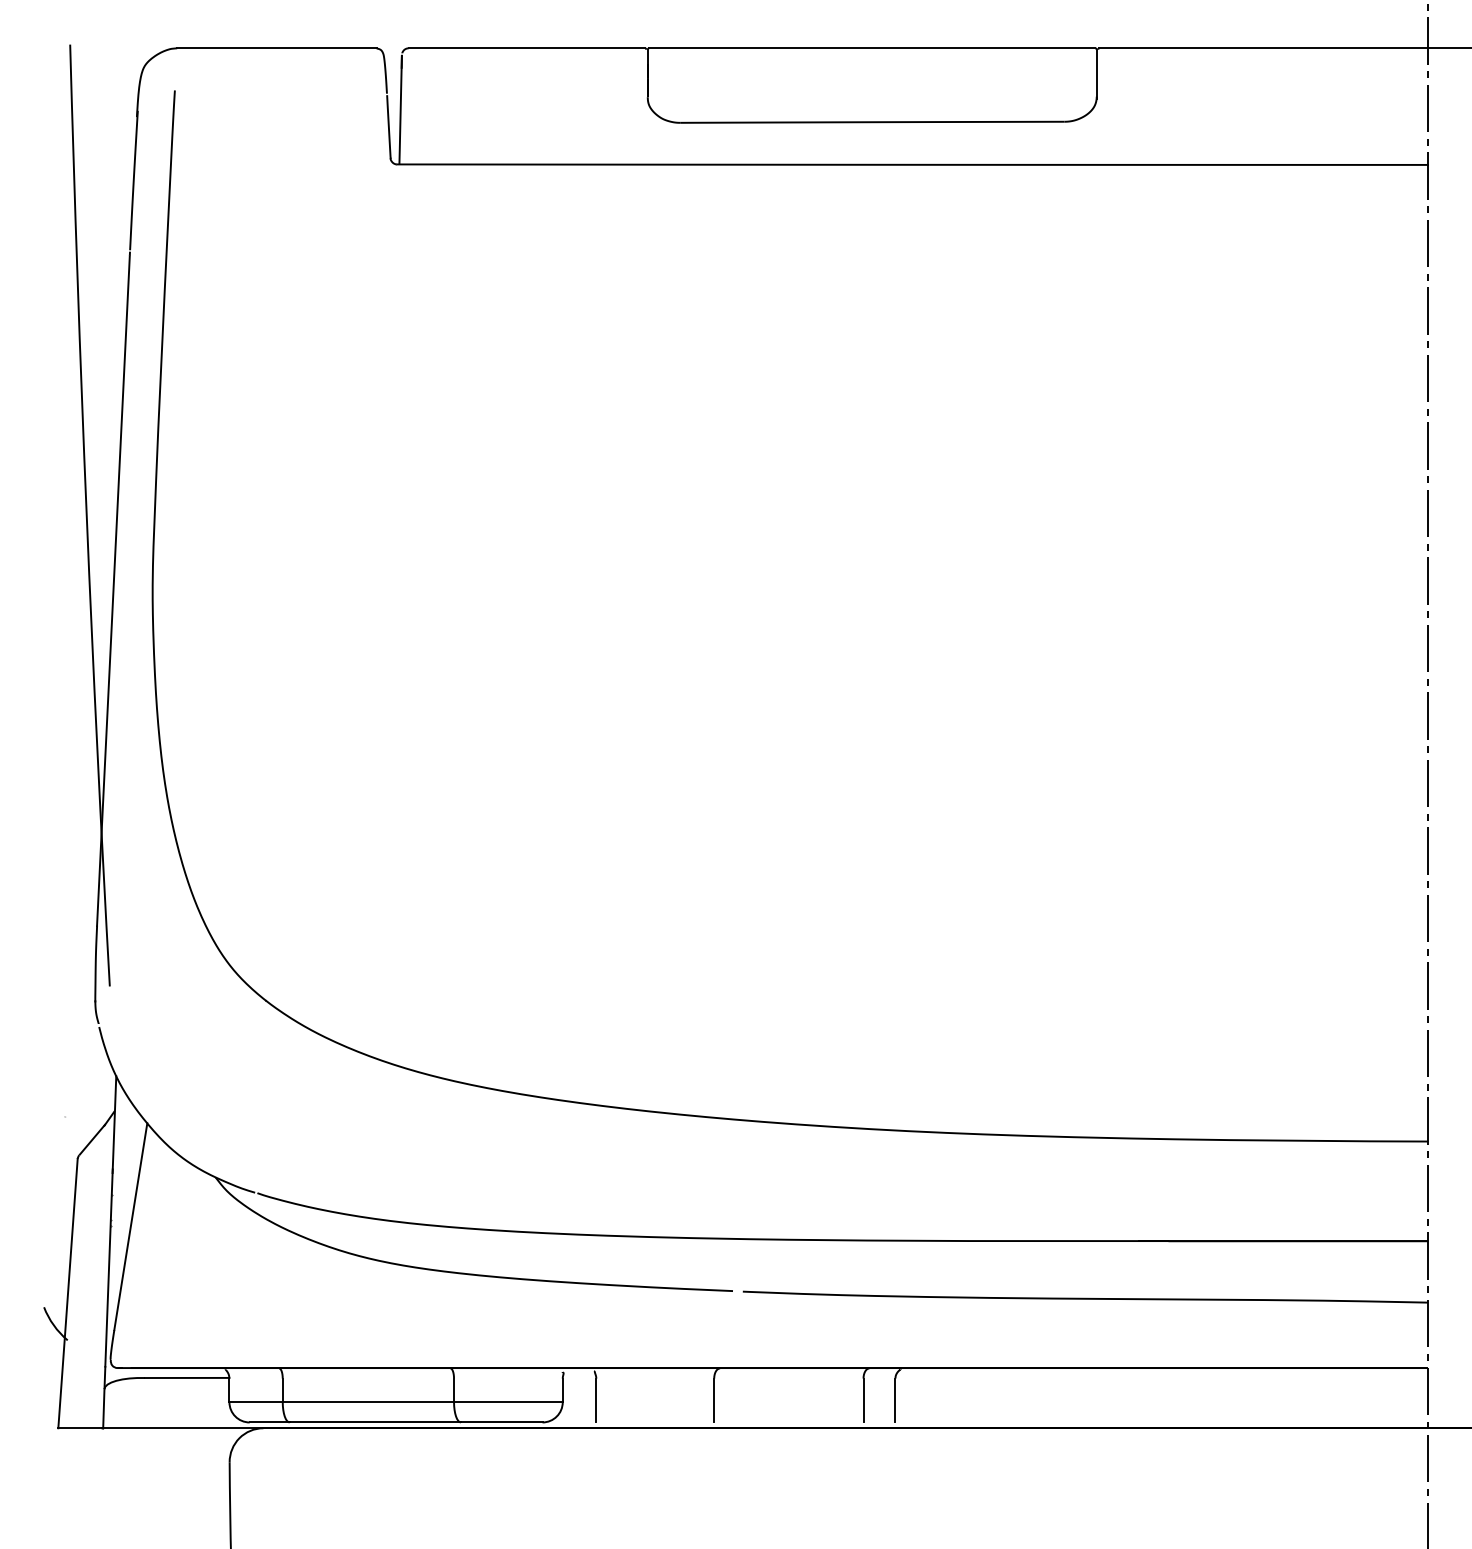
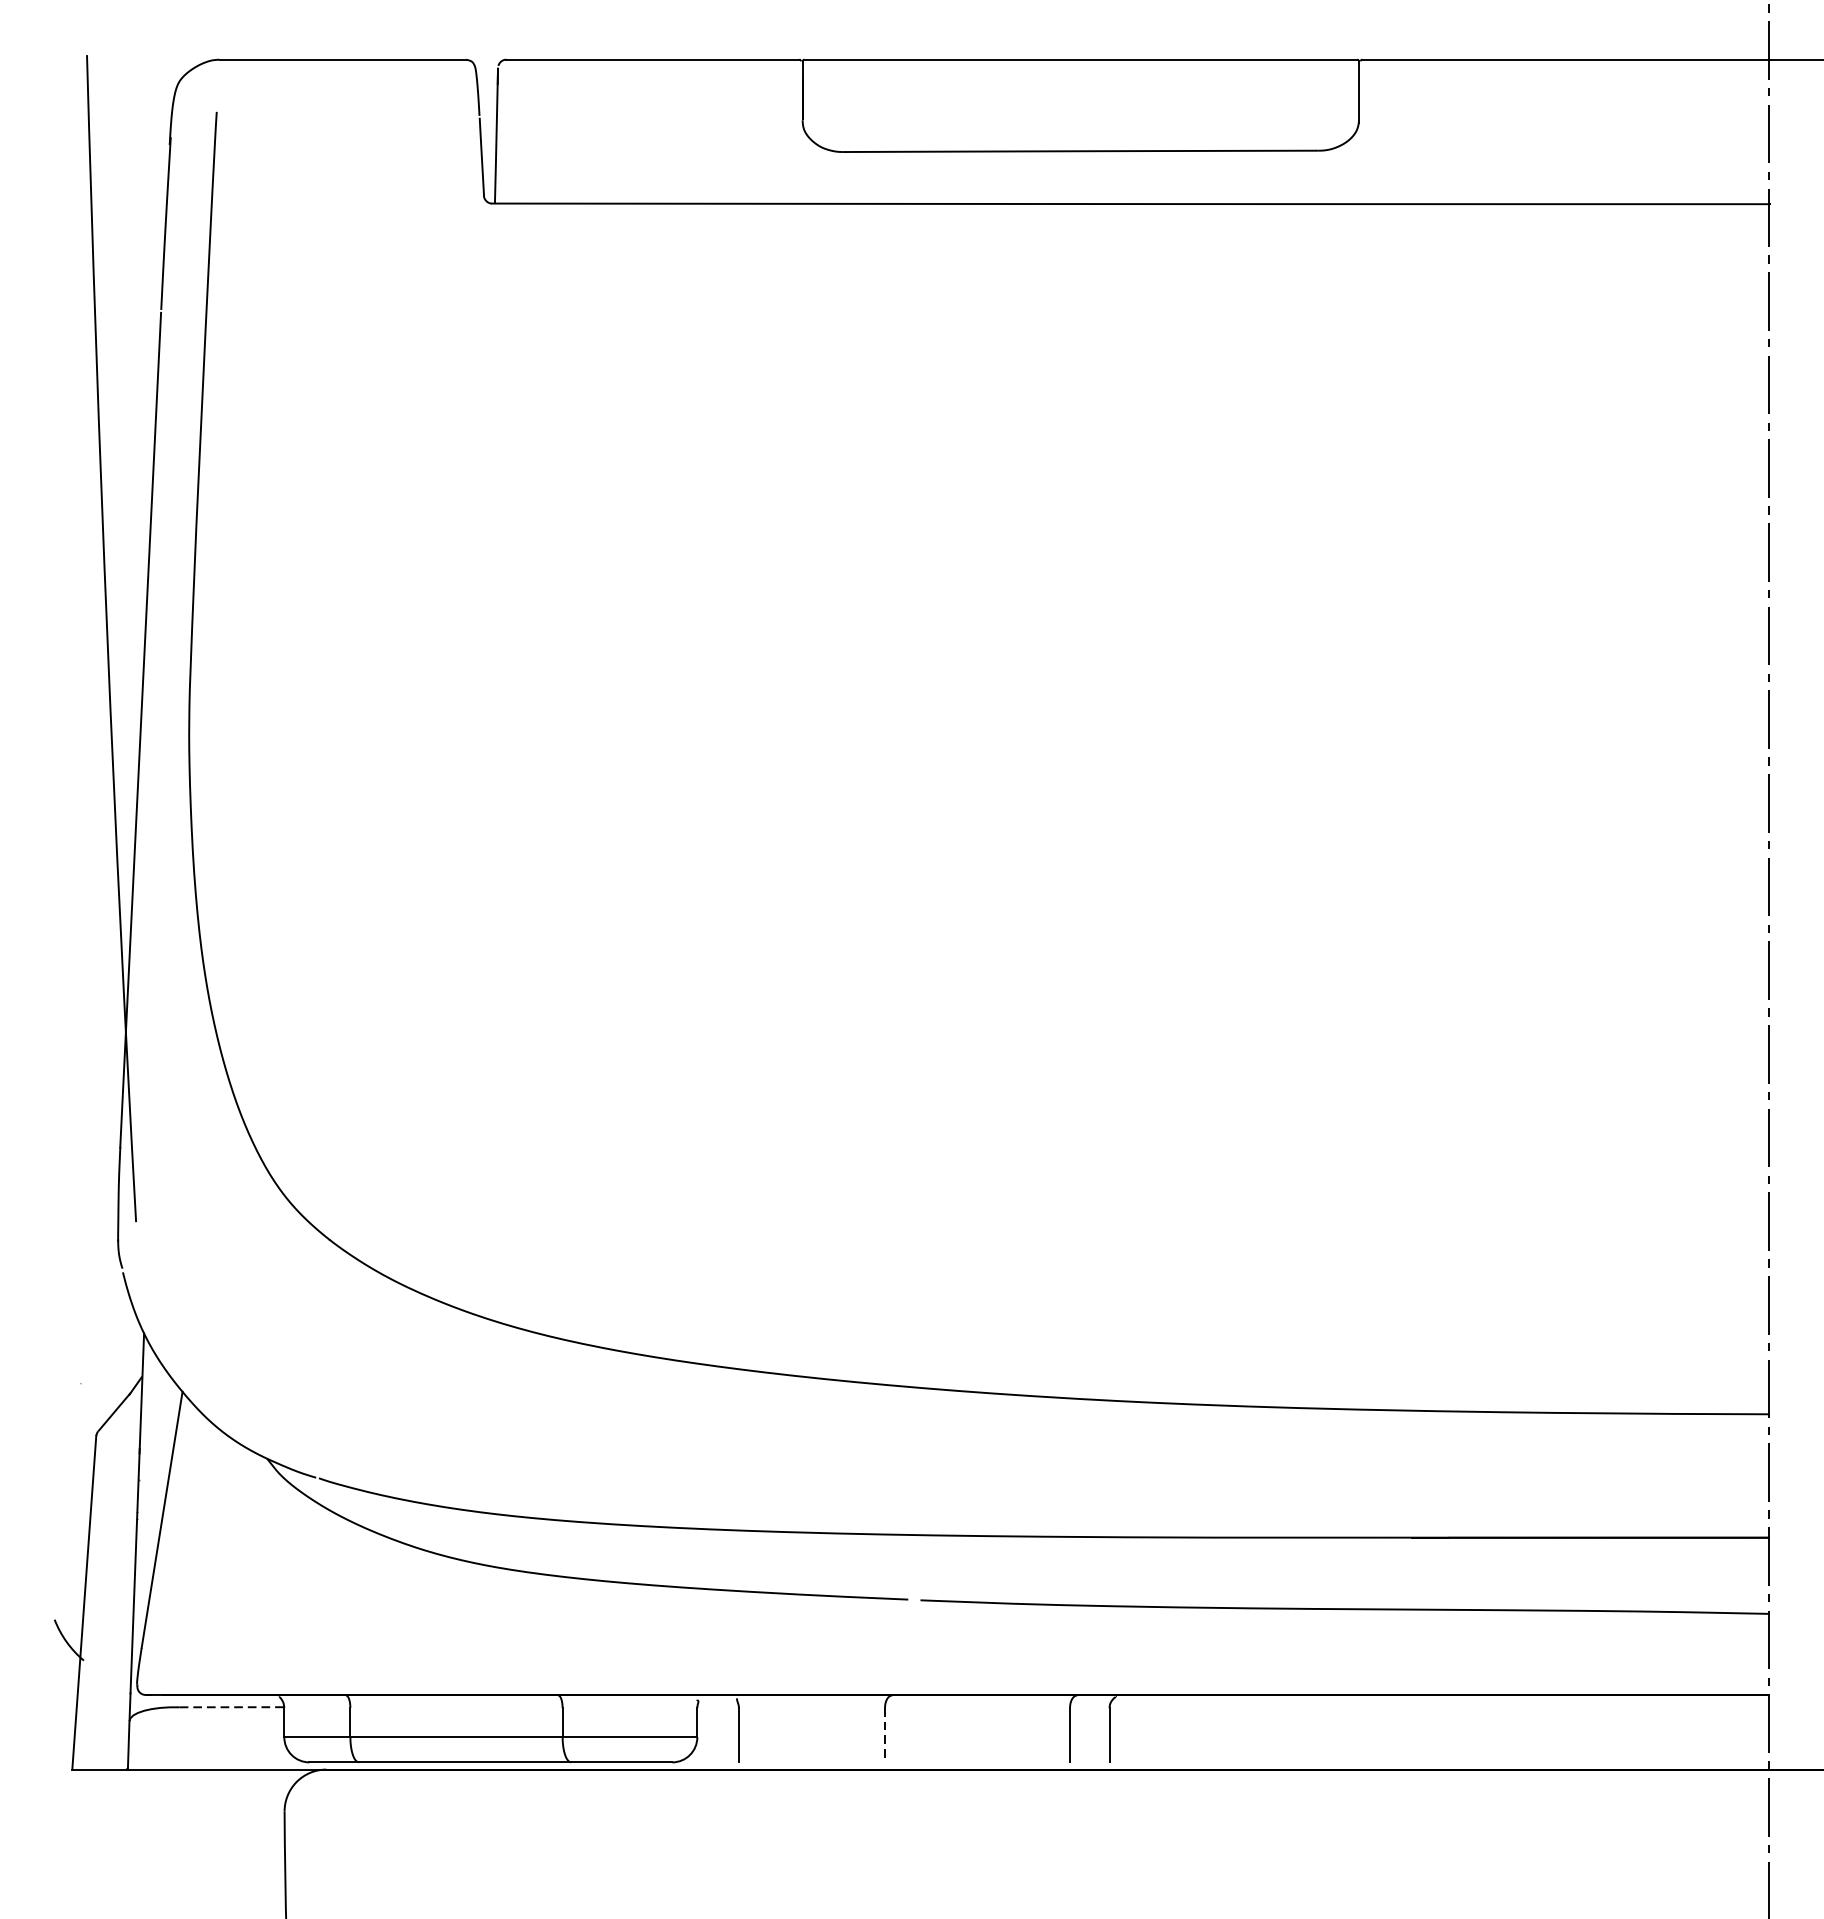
line: (187, 1377) -> (232, 1706), solid -> dashed
line: (714, 1400) -> (885, 1735), solid -> dashed

